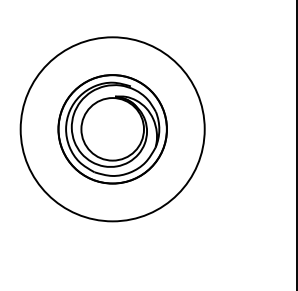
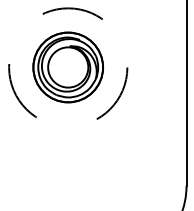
circle: (113, 129) -> (68, 67), solid -> dashed

